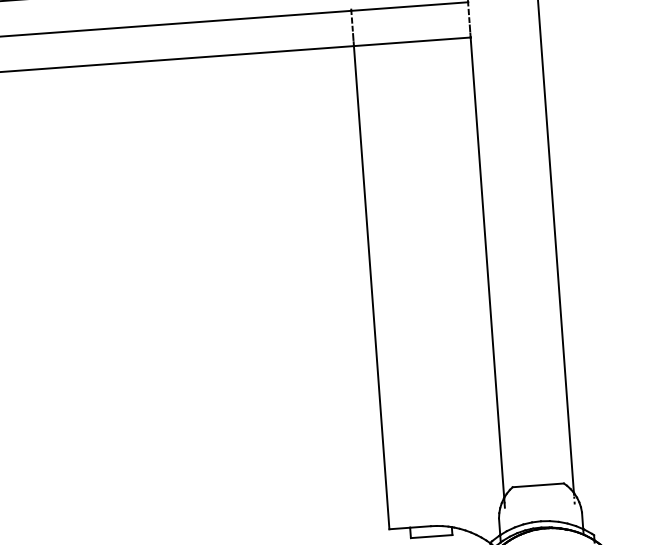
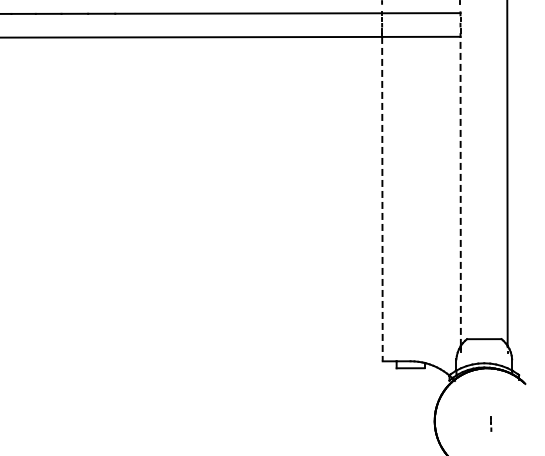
line: (487, 267) -> (460, 191), solid -> dashed
line: (371, 288) -> (382, 199), solid -> dashed

